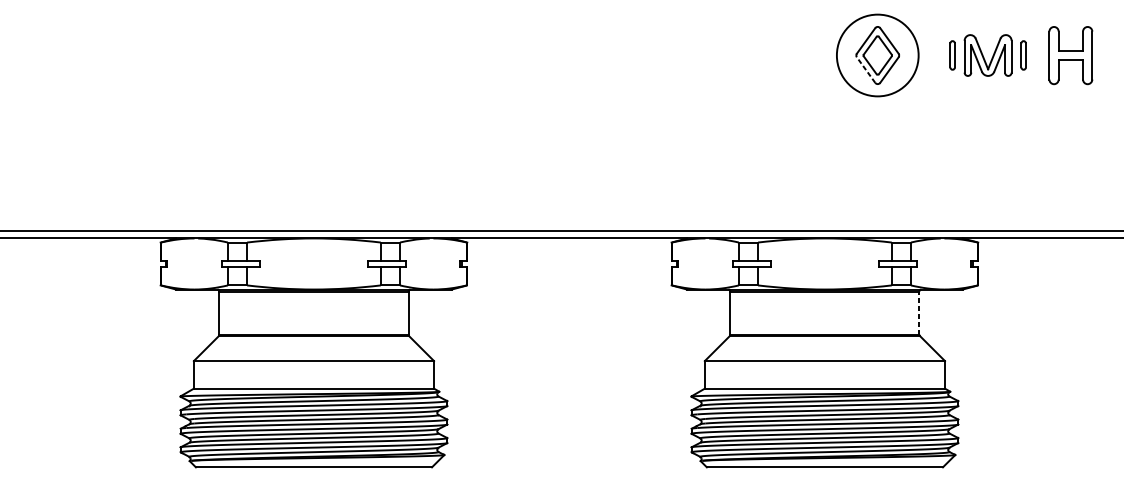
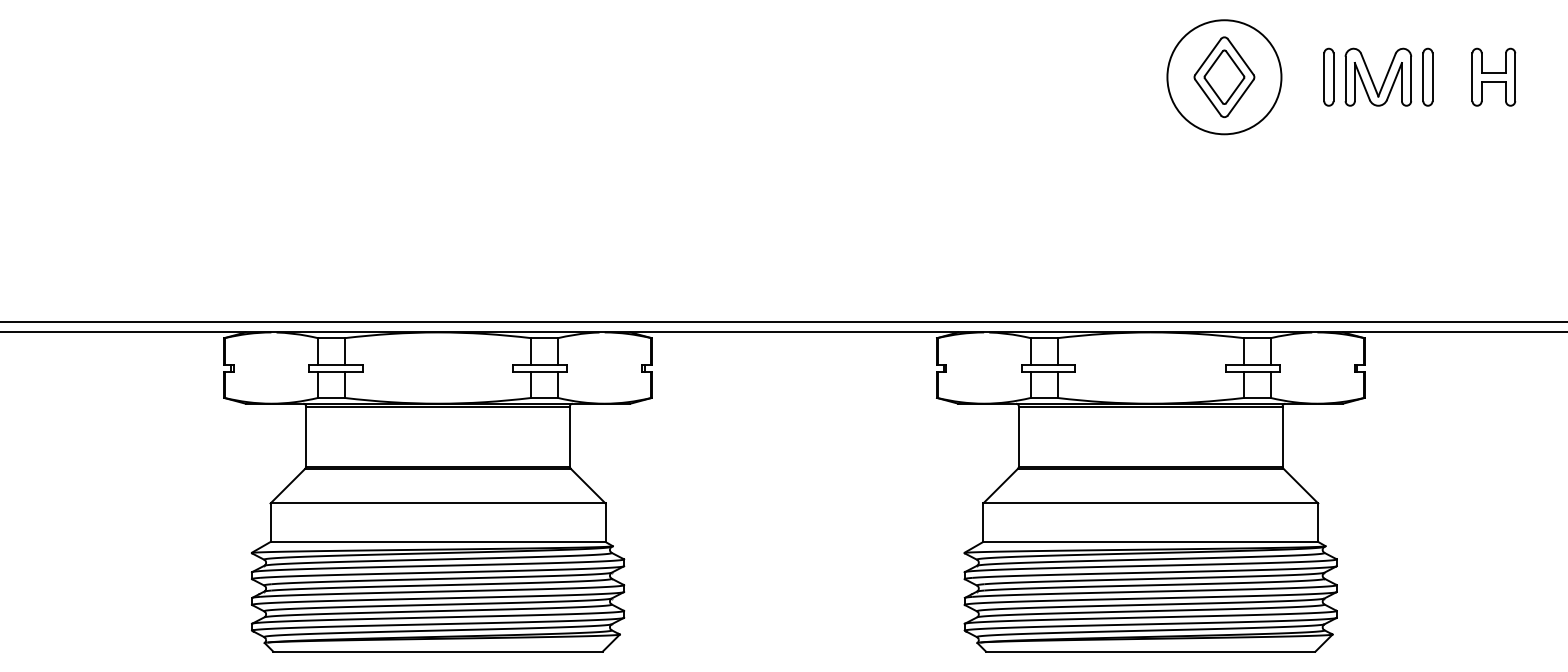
part: (952, 54) -> (1328, 76), size x1.43
part: (1023, 54) -> (1427, 76), size x1.43
part: (1070, 54) -> (1493, 76), size x0.71
line: (866, 70) -> (1208, 97), dashed -> solid
line: (919, 313) -> (1282, 436), dashed -> solid

